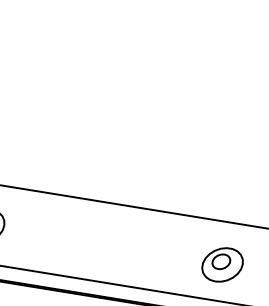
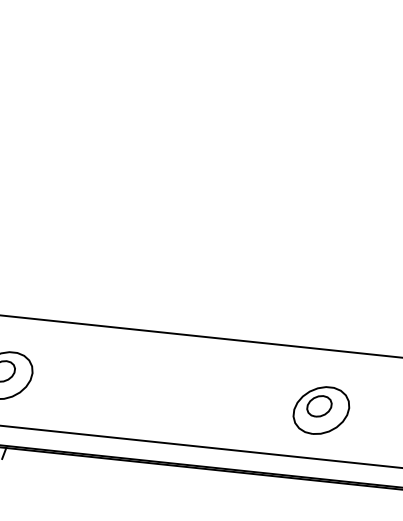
part: (222, 264) -> (321, 410), moved

